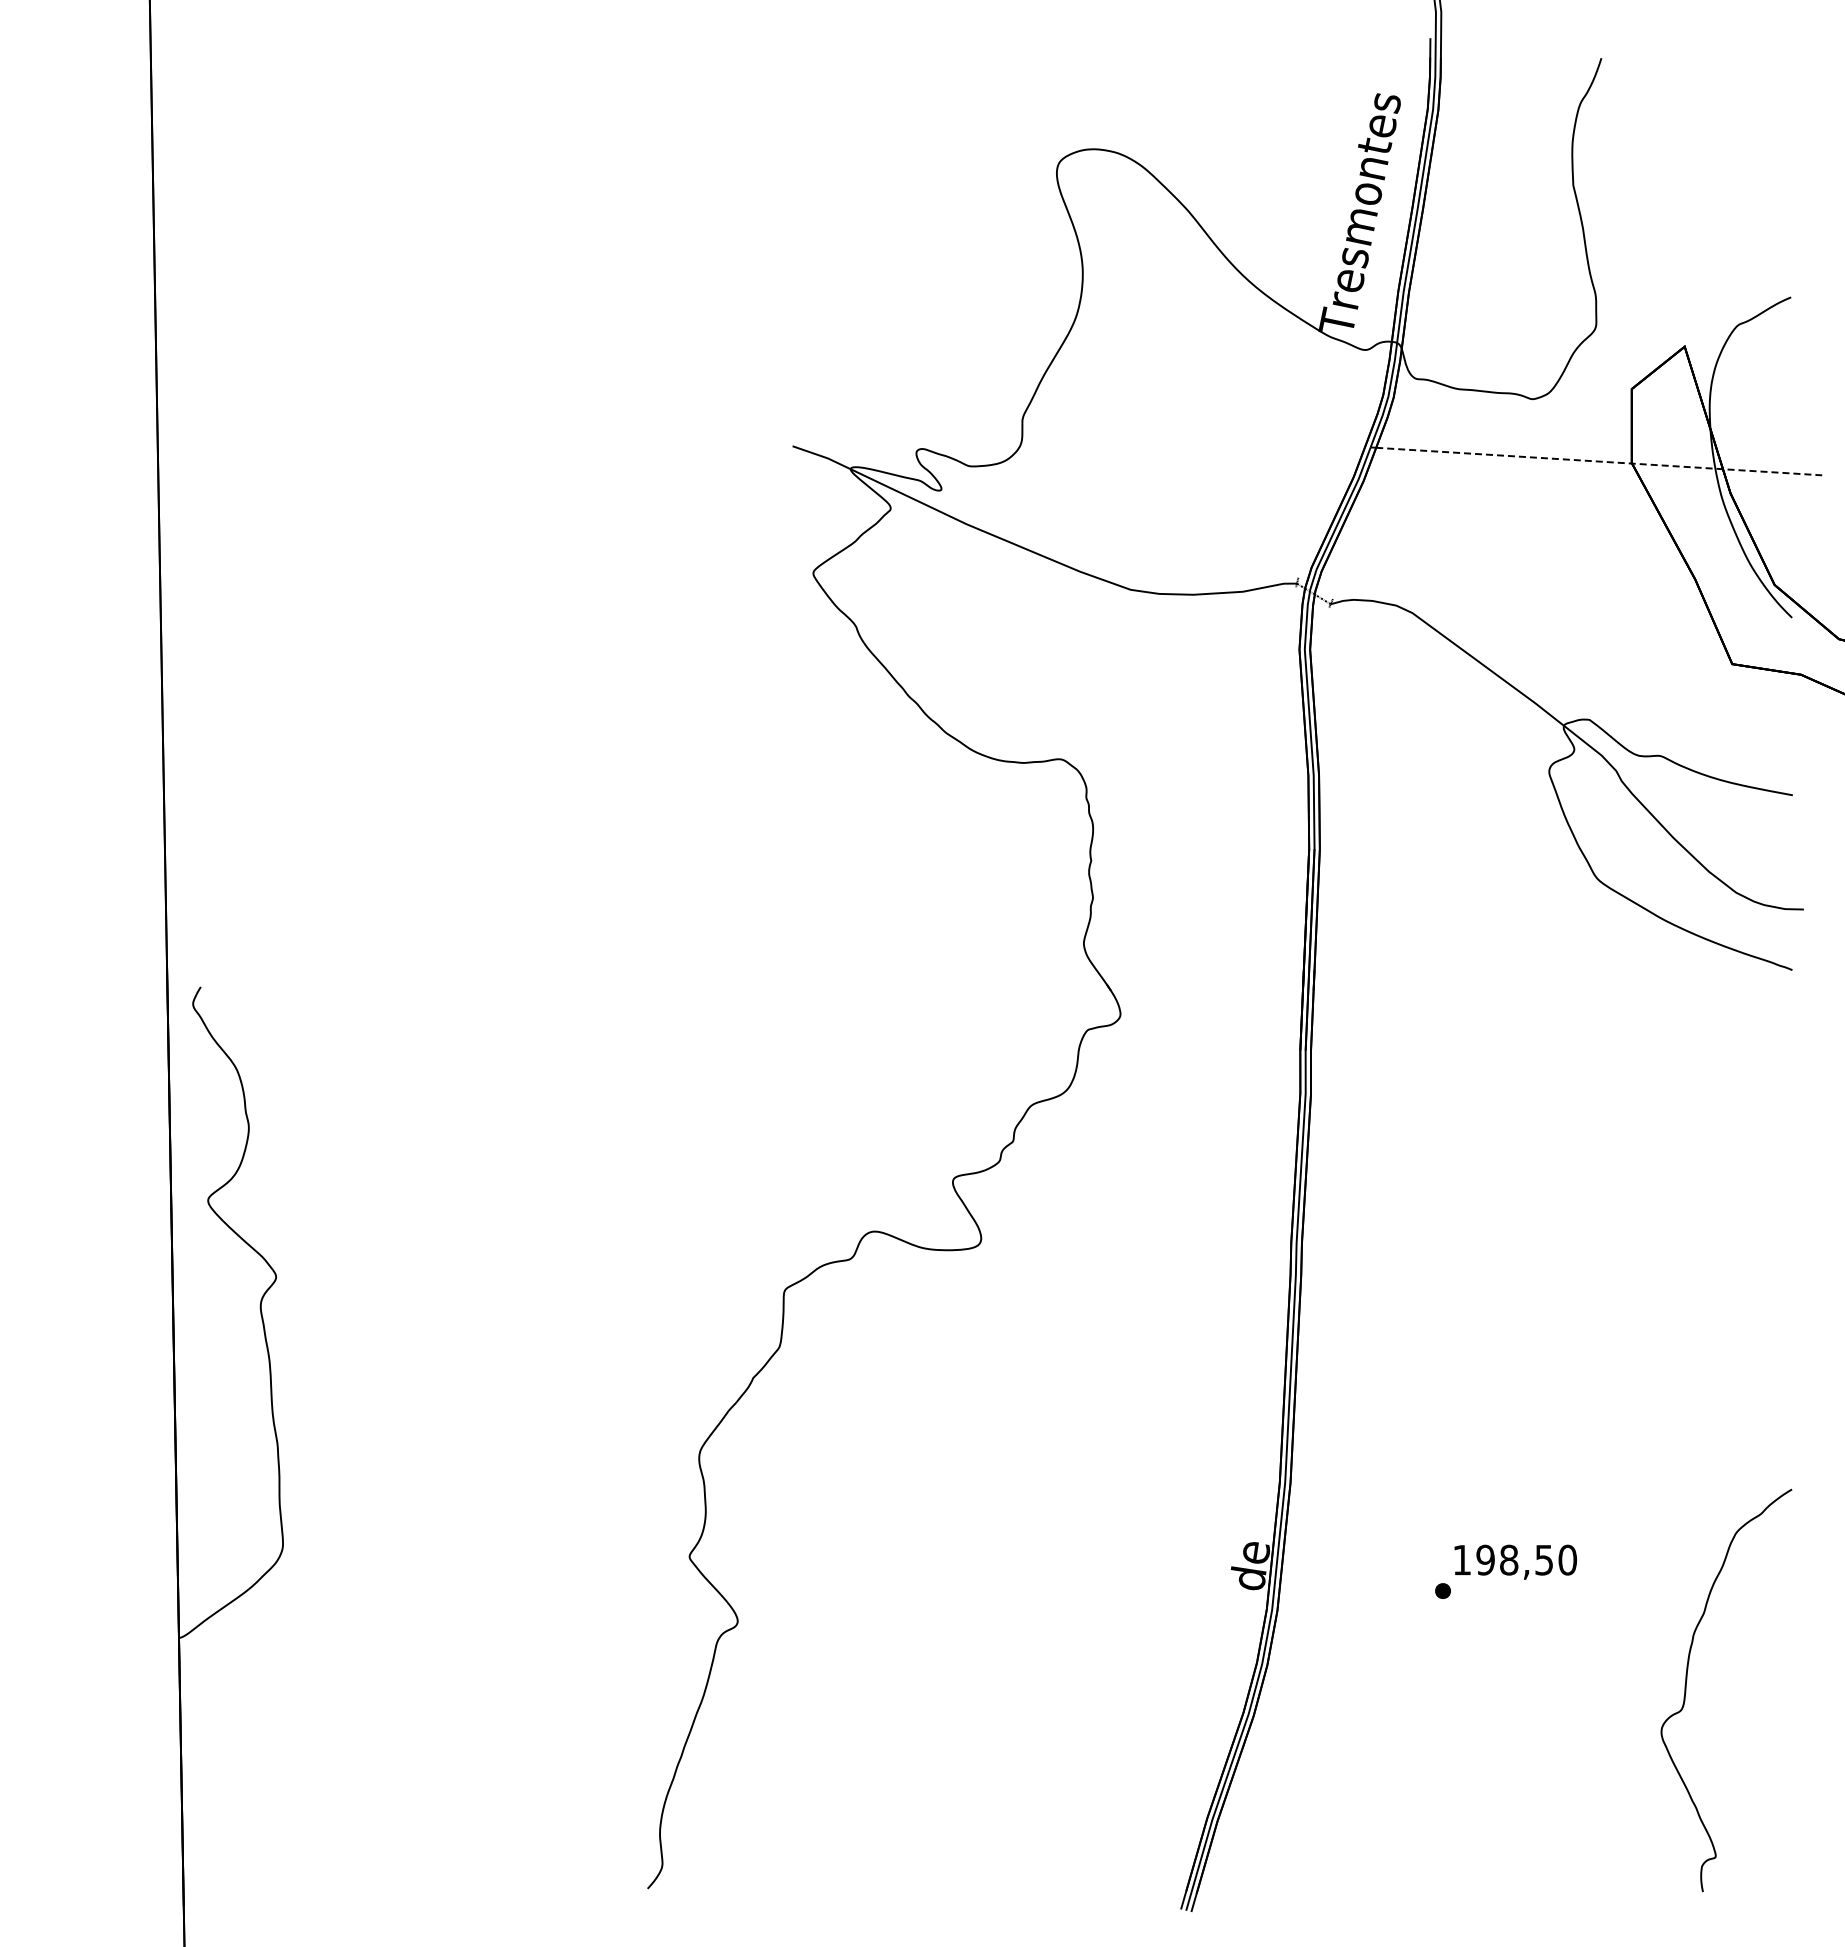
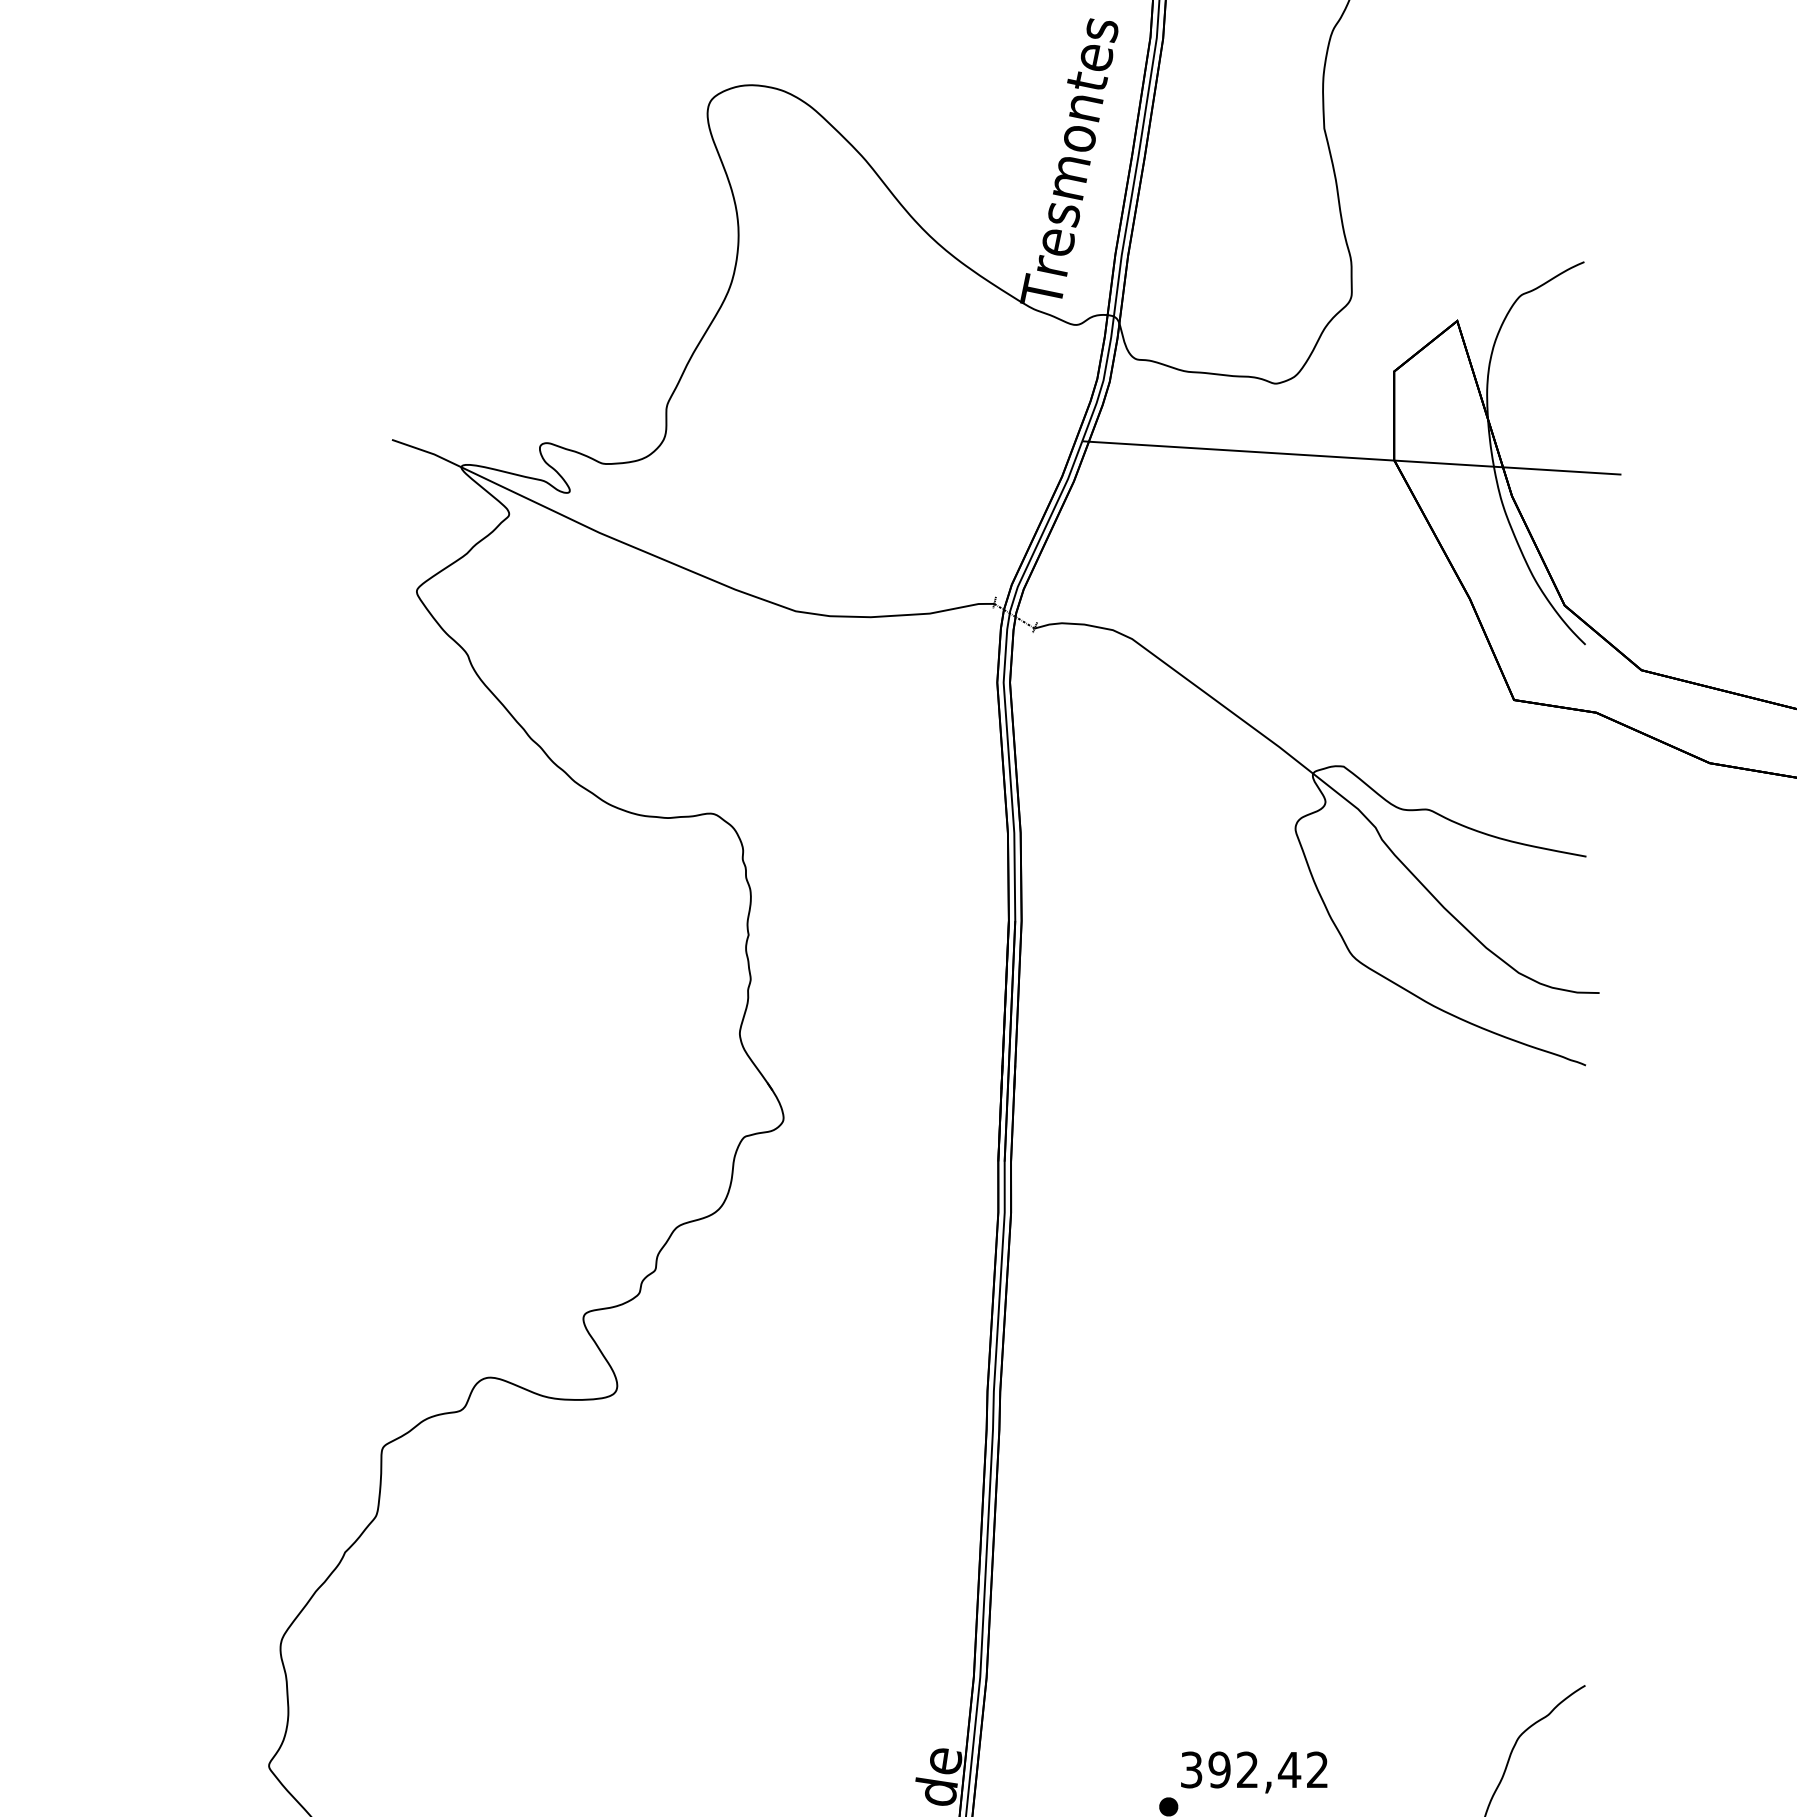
line: (1599, 461) -> (1355, 458), dashed -> solid
text: (1515, 1559) -> (1255, 1769), 198,50 -> 392,42

